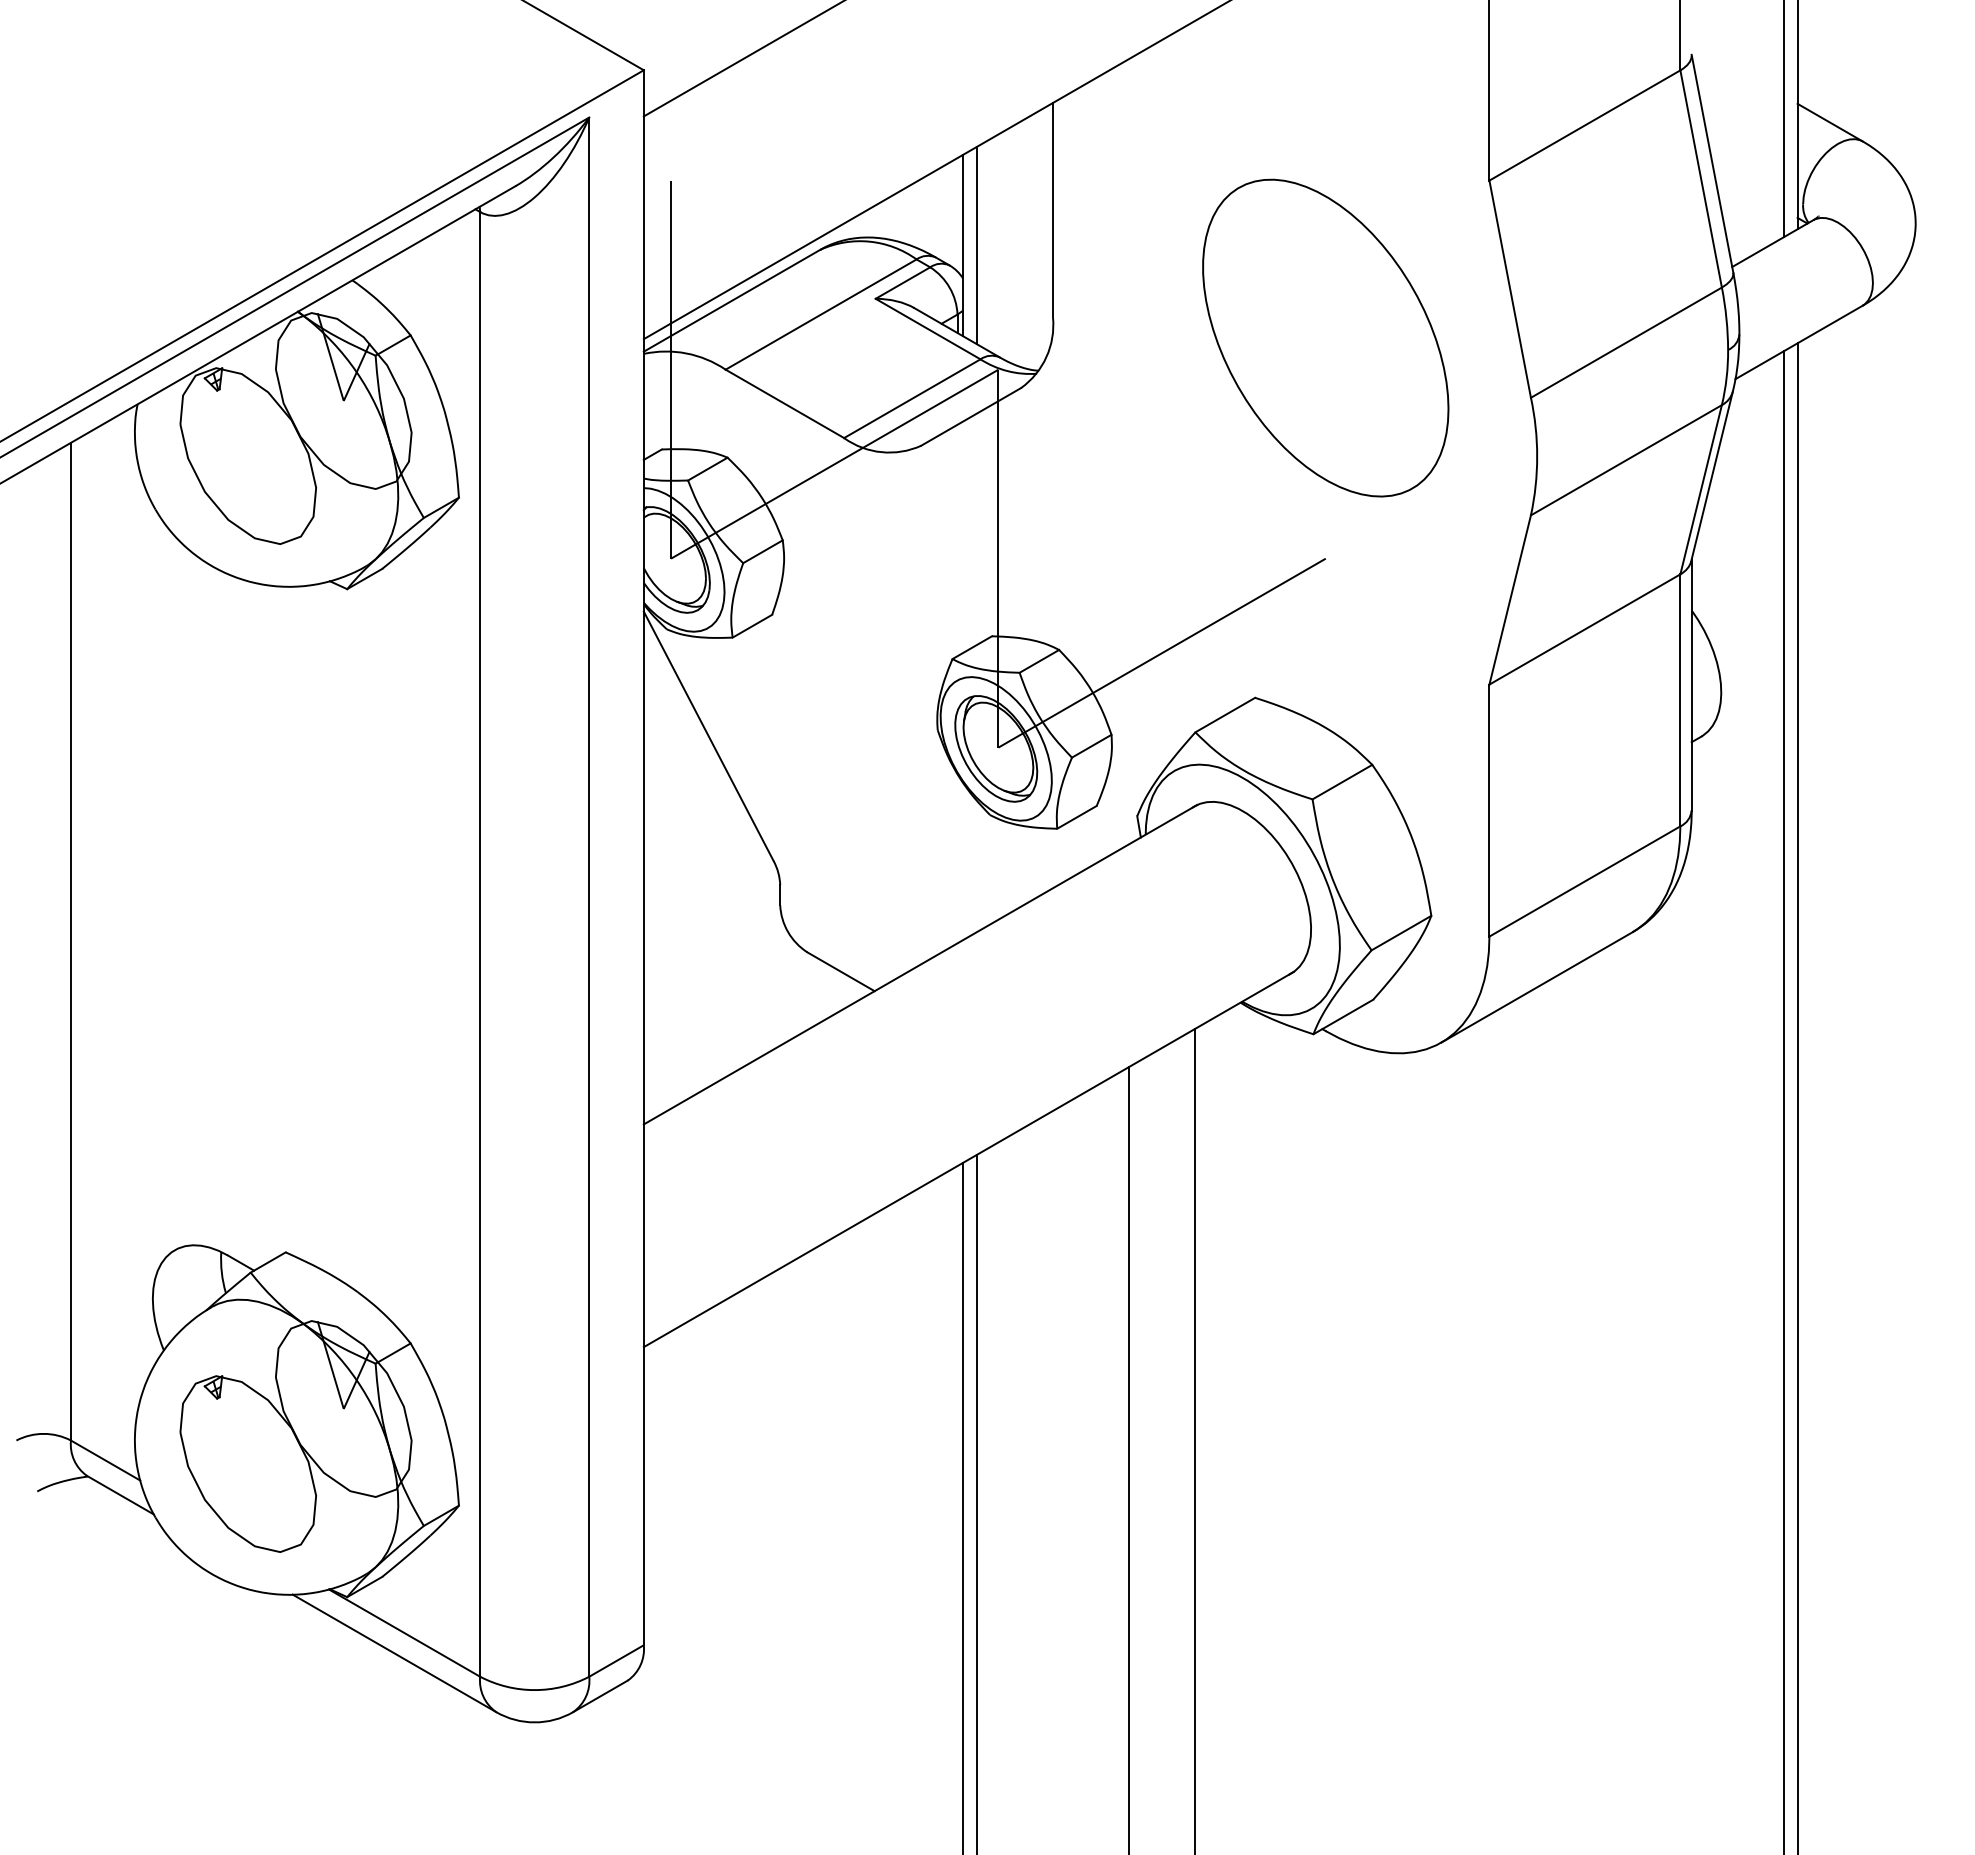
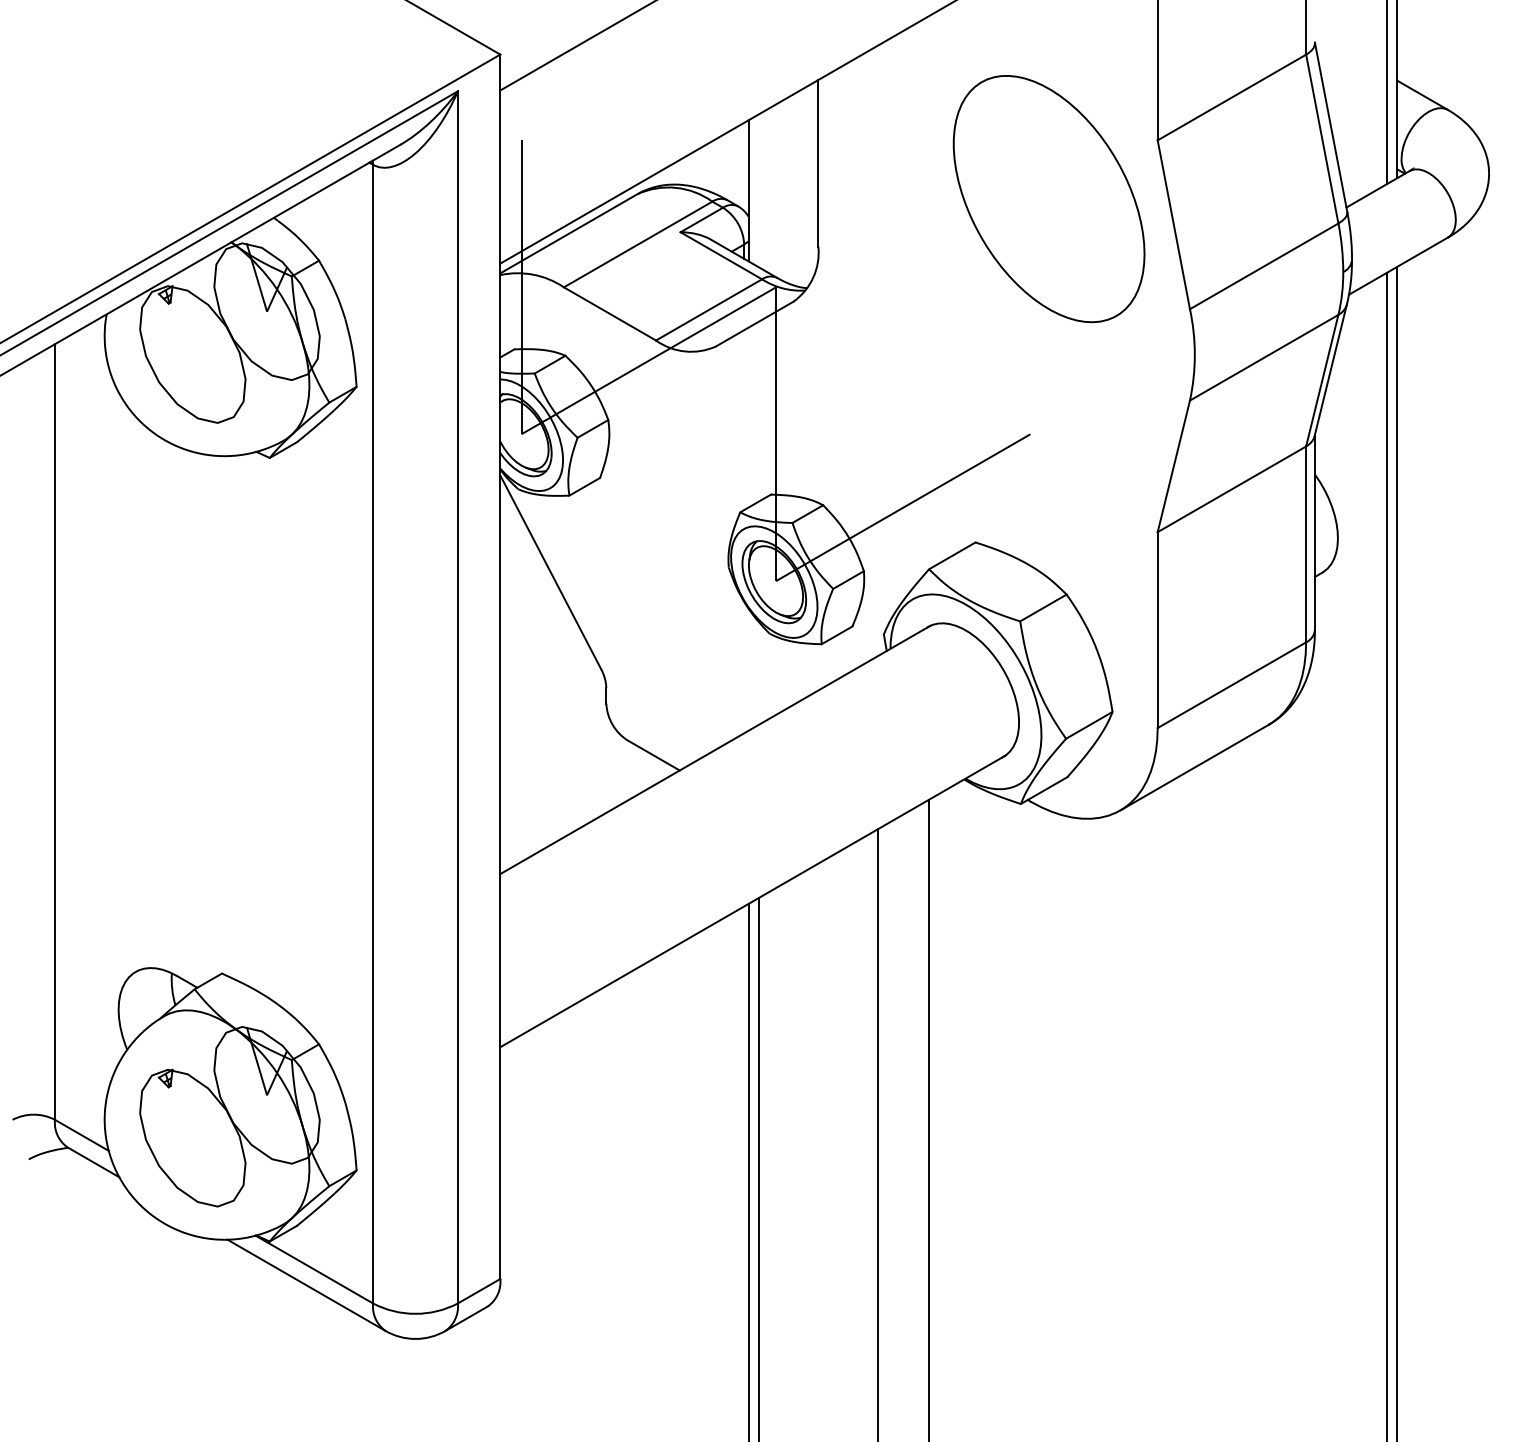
line: (976, 245) -> (758, 190), removed
part: (1325, 337) -> (1048, 198), moved

